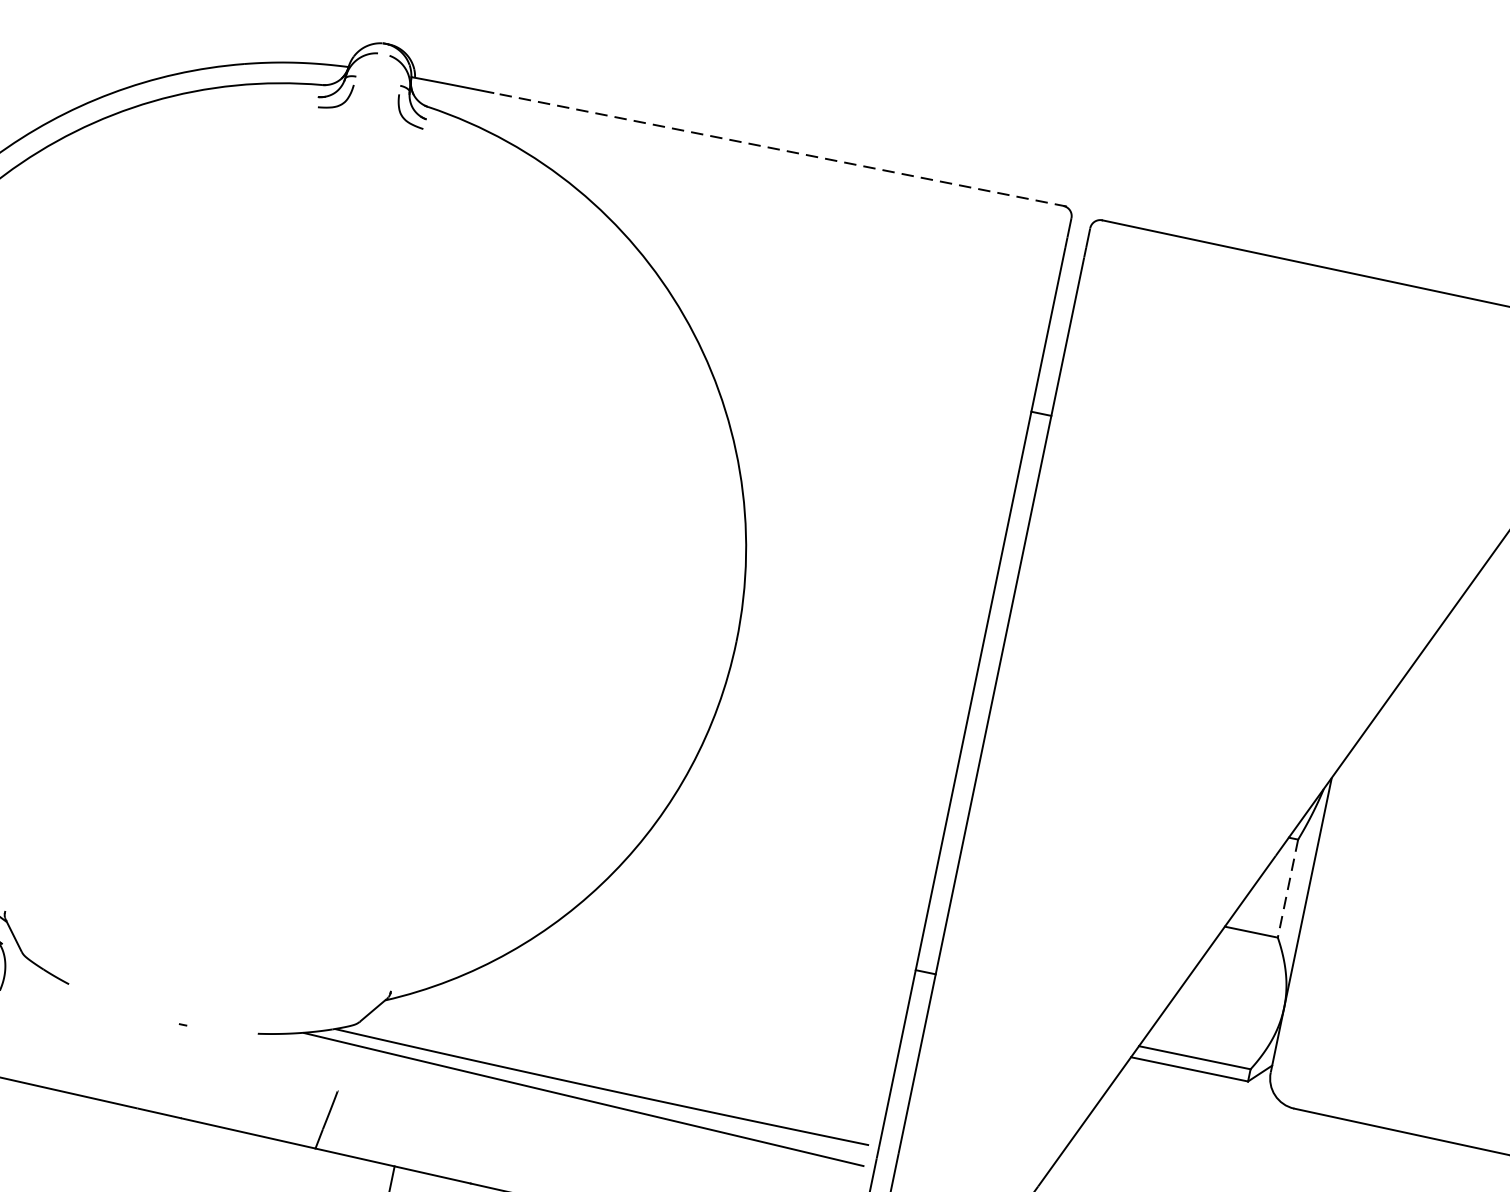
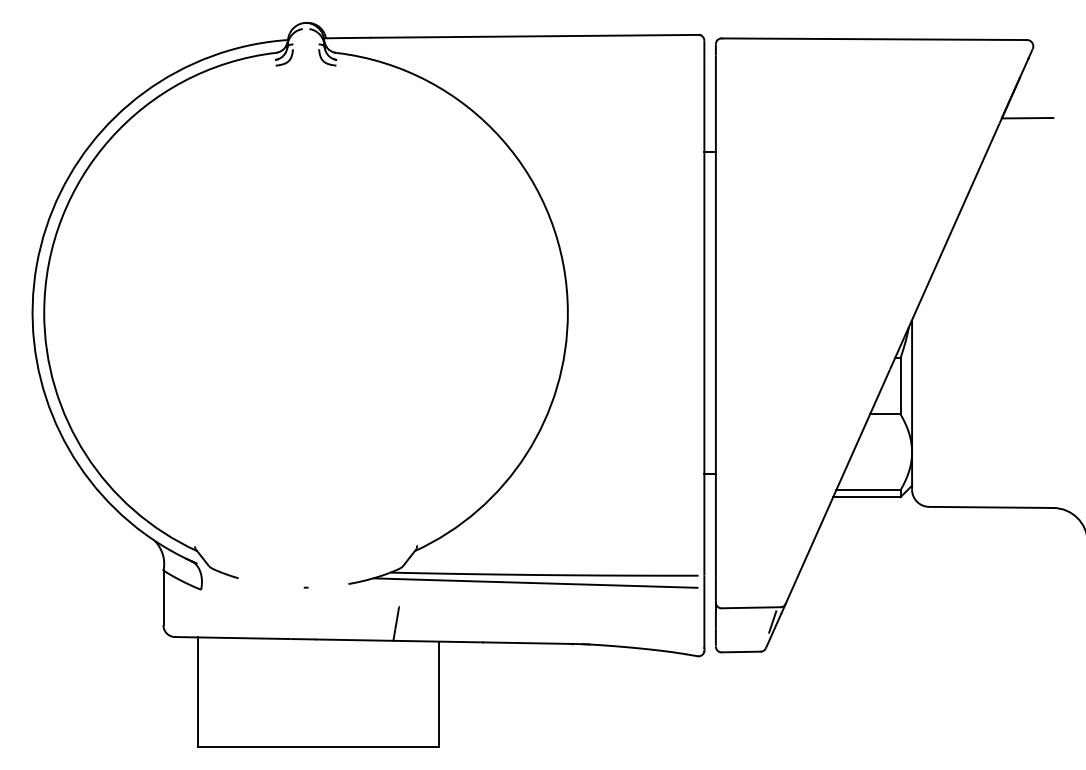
line: (779, 149) -> (535, 36), dashed -> solid
line: (1287, 889) -> (900, 386), dashed -> solid

